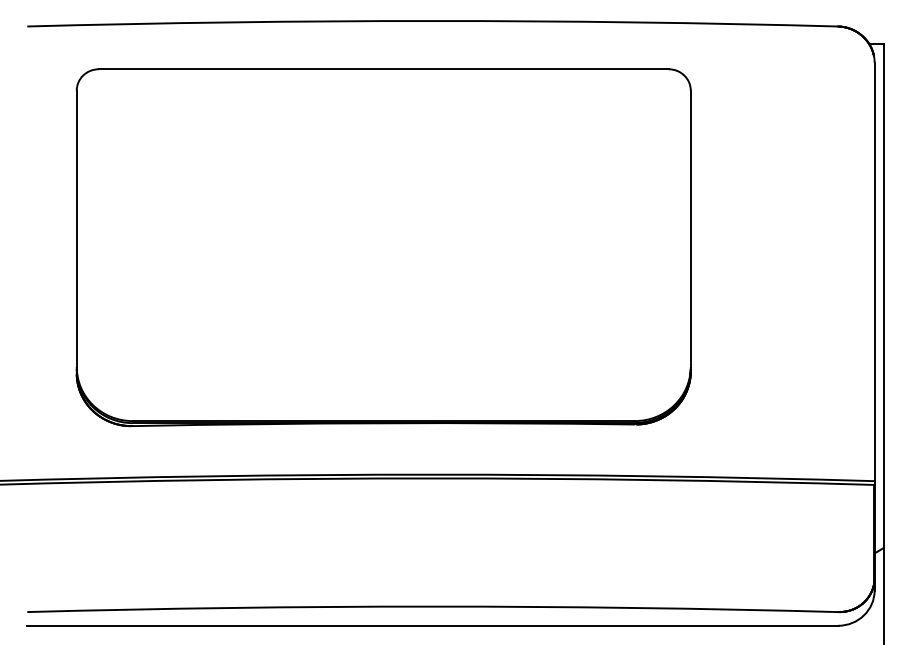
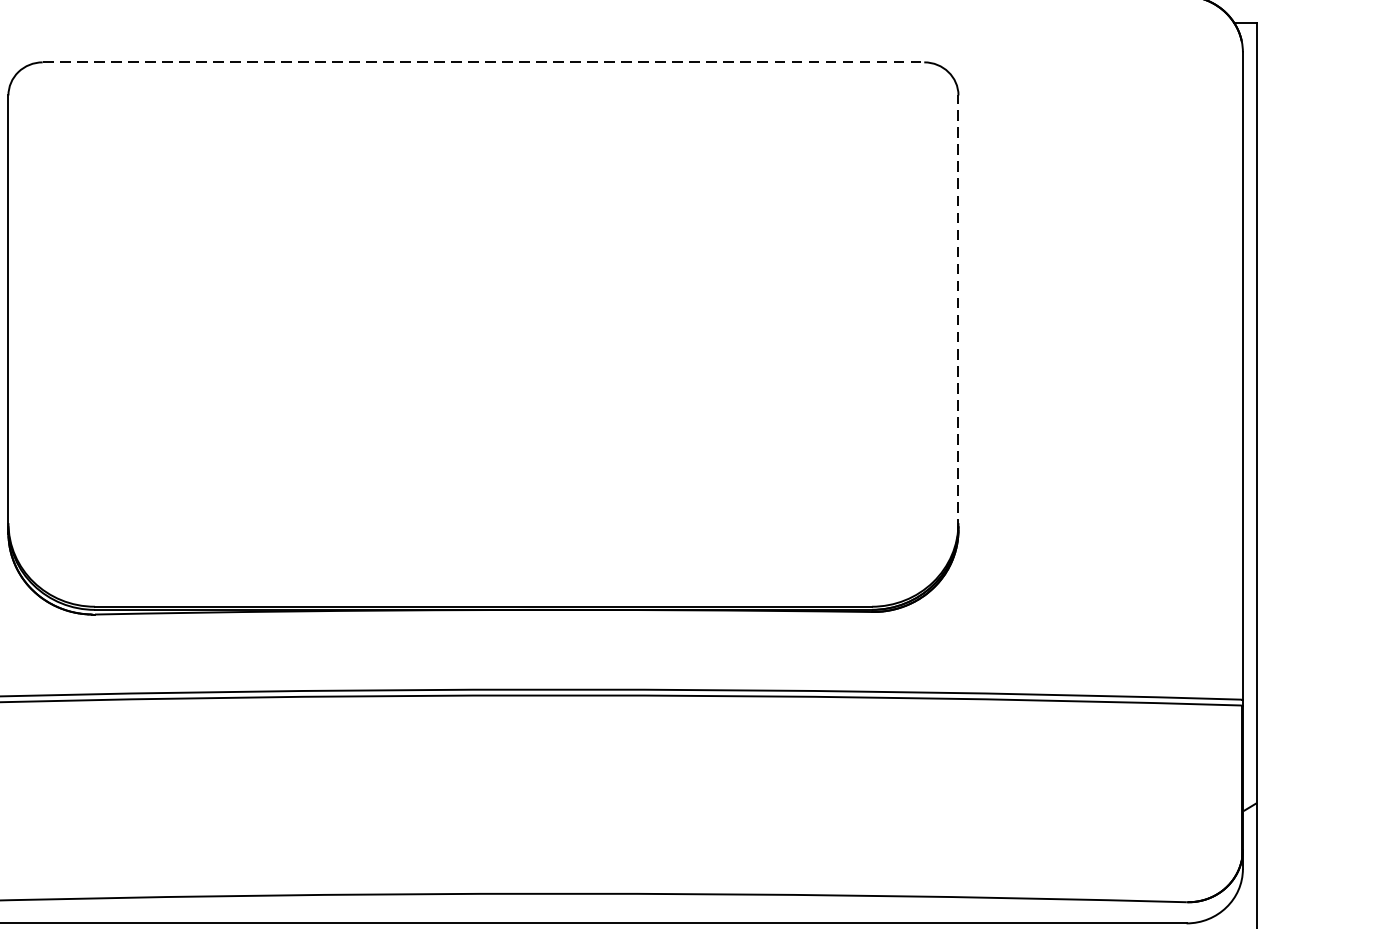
line: (383, 69) -> (483, 62), solid -> dashed
line: (690, 230) -> (958, 311), solid -> dashed

